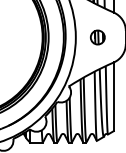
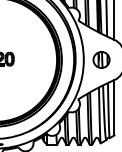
part: (97, 36) -> (101, 59), size x1.43

